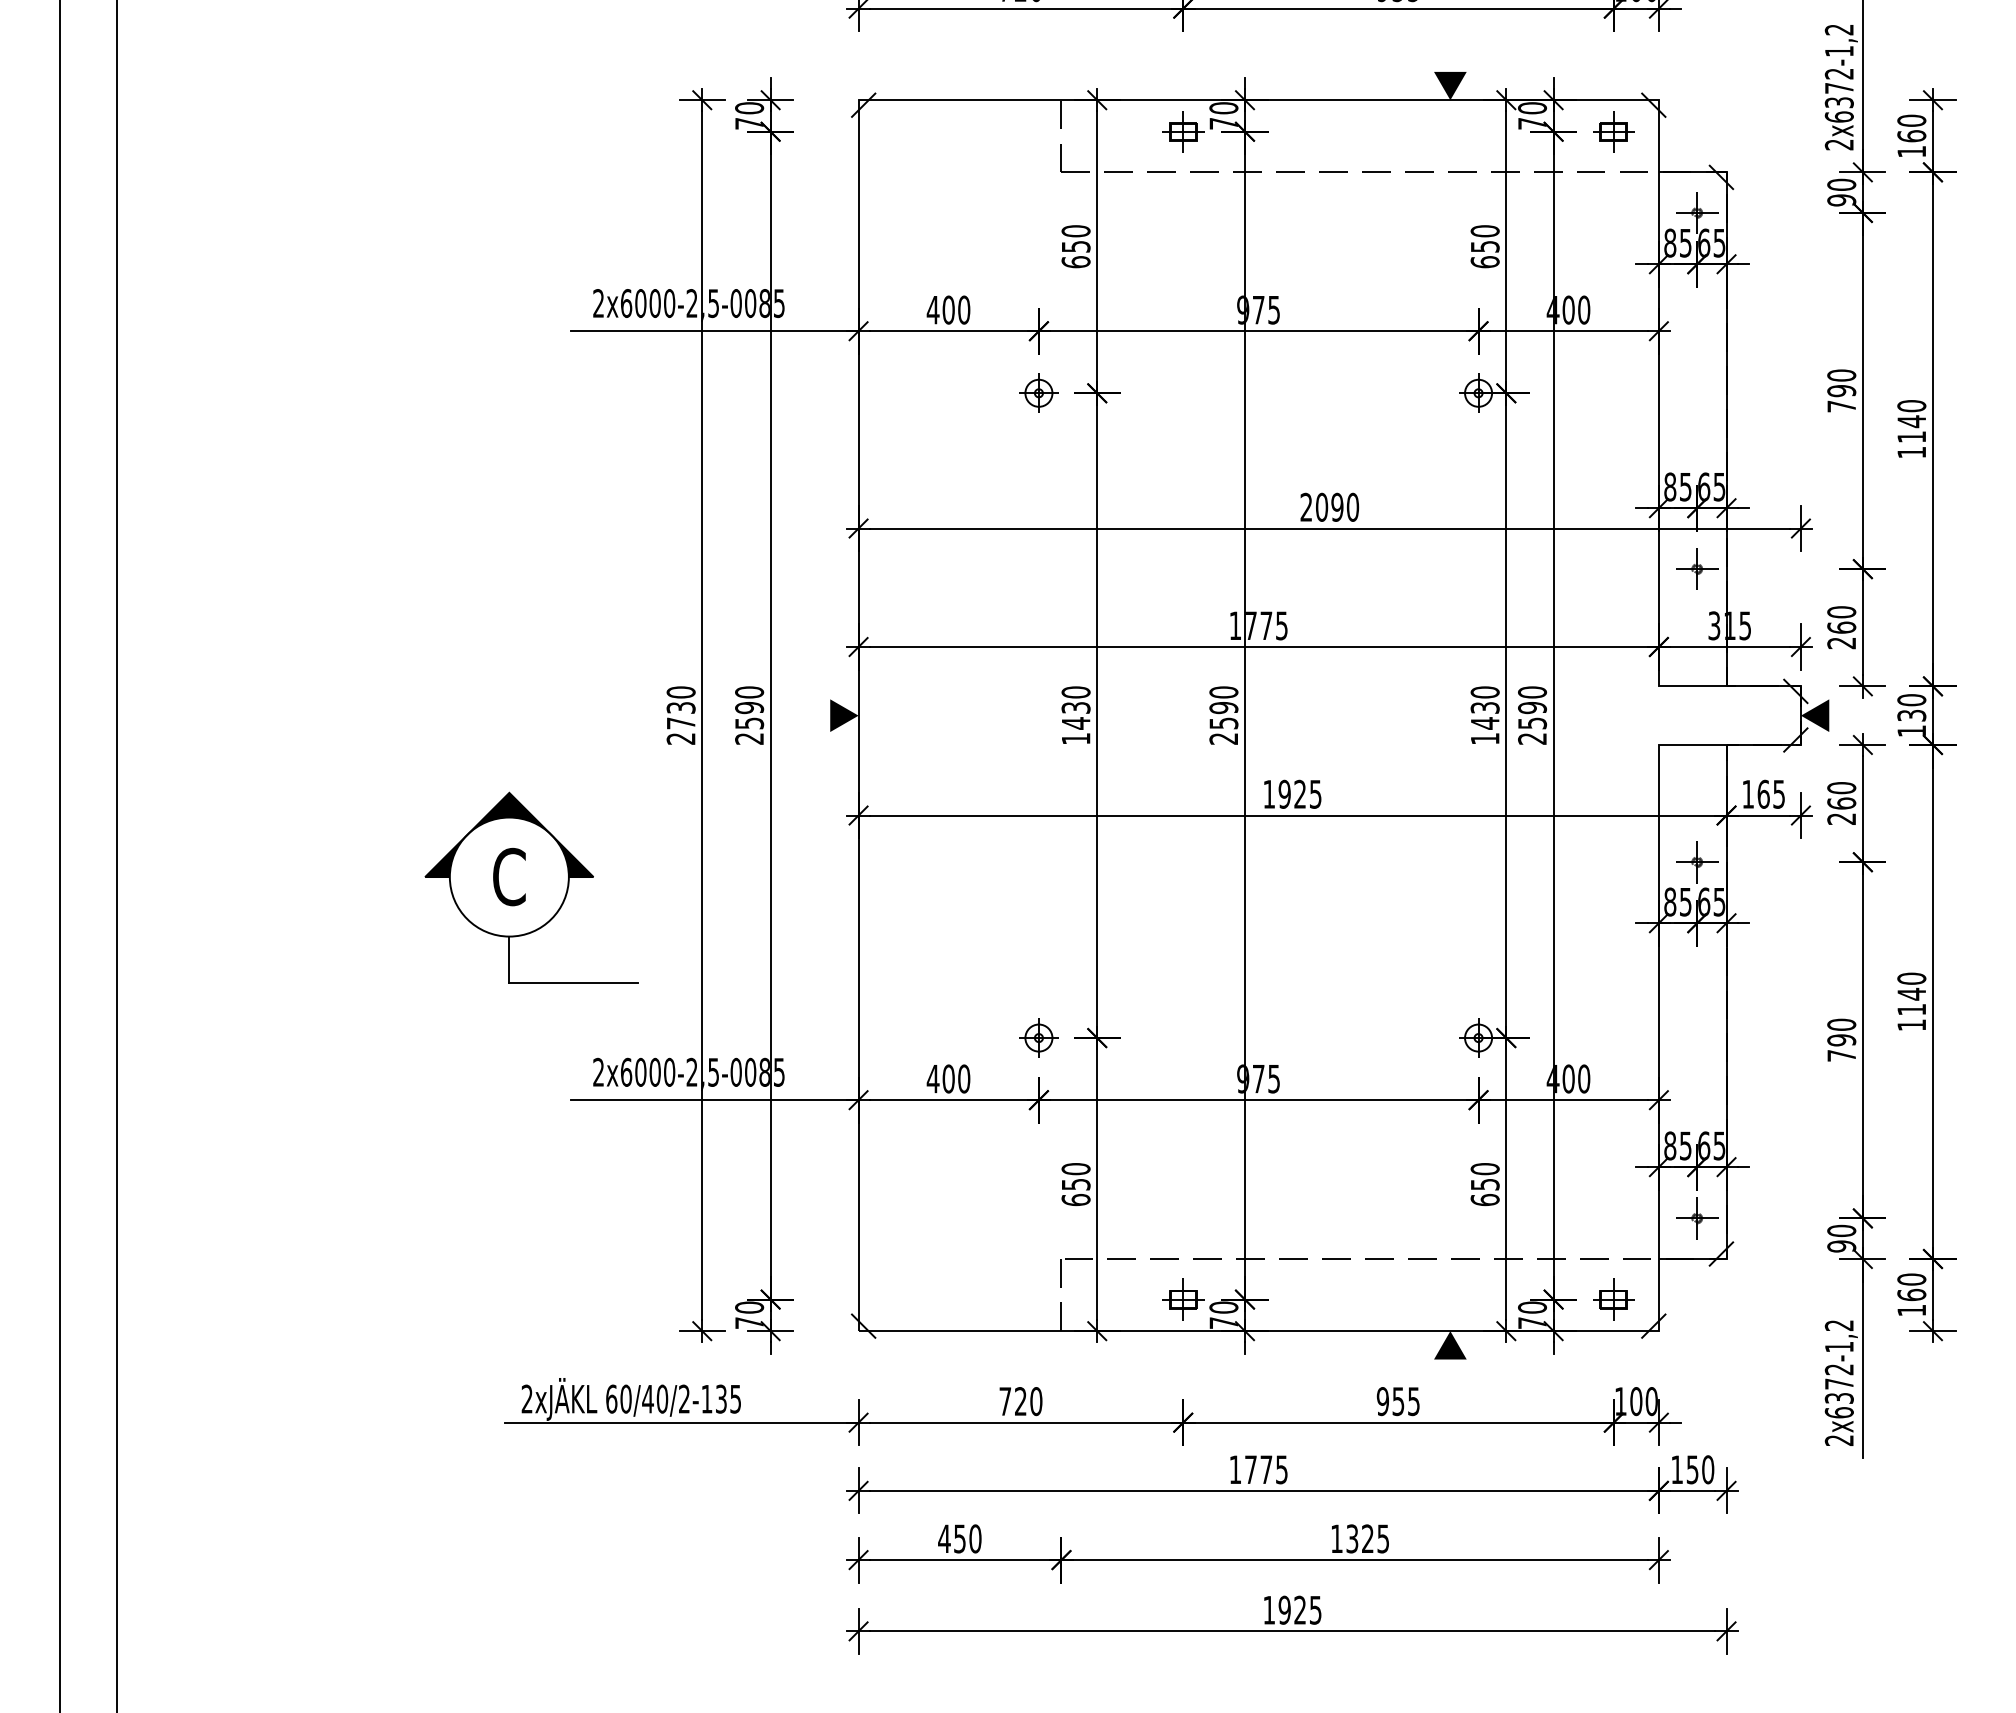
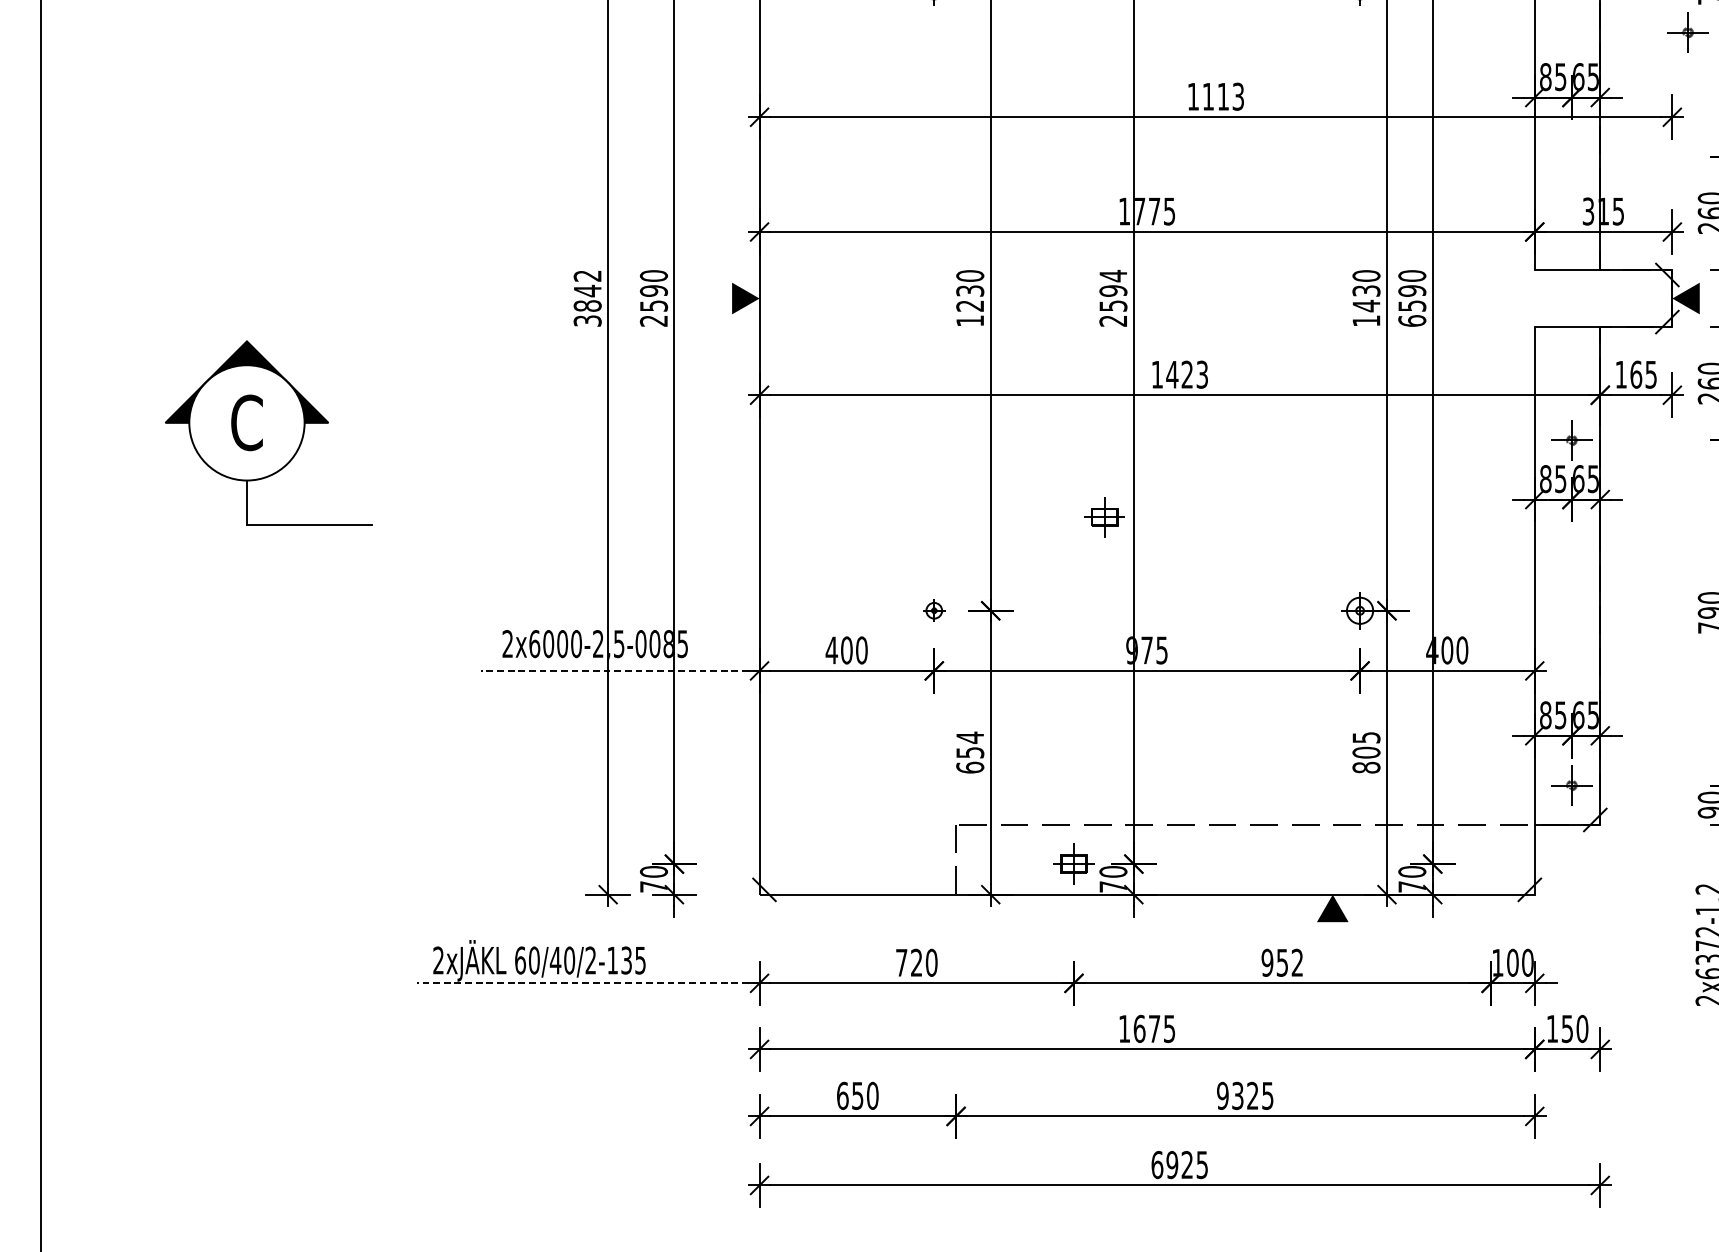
text: (1329, 506) -> (1215, 95), 2090 -> 1113
part: (1697, 568) -> (1688, 31), moved
text: (1223, 692) -> (1113, 276), 2590 -> 2594
text: (680, 715) -> (587, 298), 2730 -> 3842
text: (1075, 723) -> (969, 306), 1430 -> 1230
text: (1532, 738) -> (1412, 320), 2590 -> 6590
text: (1299, 793) -> (1186, 373), 1925 -> 1423
part: (531, 887) -> (268, 432), moved
part: (1038, 1037) -> (933, 610), size x0.6
line: (714, 1100) -> (620, 671), solid -> dashed
text: (1075, 1168) -> (969, 737), 650 -> 654
text: (1484, 1184) -> (1365, 752), 650 -> 805
part: (1613, 1299) -> (1104, 517), moved
text: (1413, 1401) -> (1297, 962), 955 -> 952
line: (681, 1422) -> (588, 983), solid -> dashed
text: (1251, 1469) -> (1140, 1028), 1775 -> 1675
text: (944, 1538) -> (842, 1095), 450 -> 650
text: (1336, 1538) -> (1222, 1095), 1325 -> 9325
text: (1269, 1609) -> (1157, 1164), 1925 -> 6925

